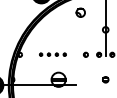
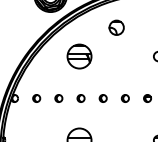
part: (58, 29) -> (79, 55), added
part: (52, 54) -> (69, 97), size x1.67

